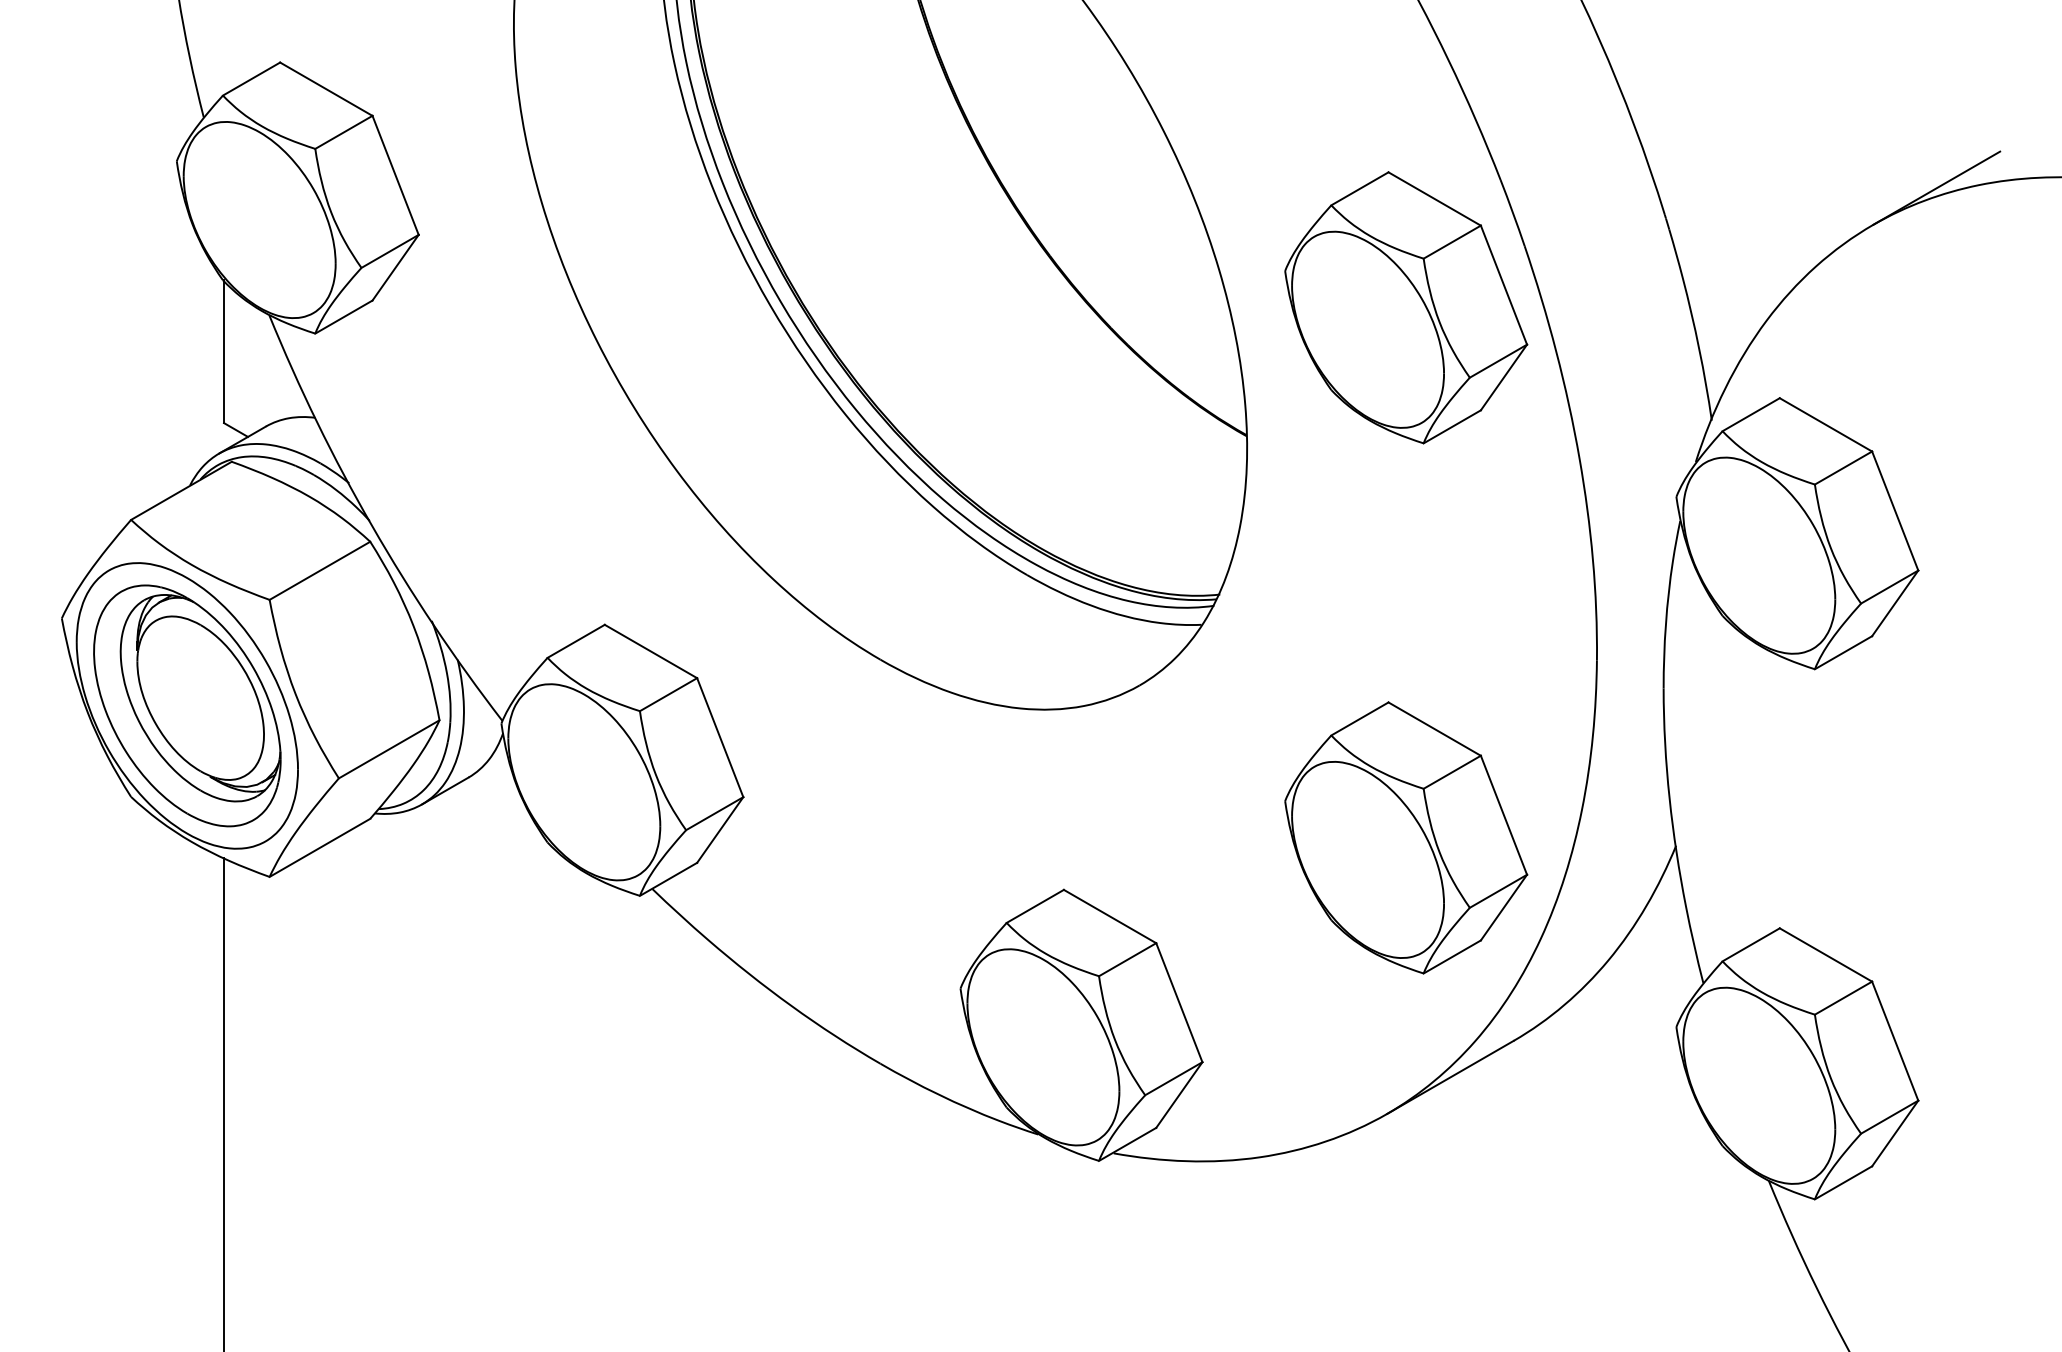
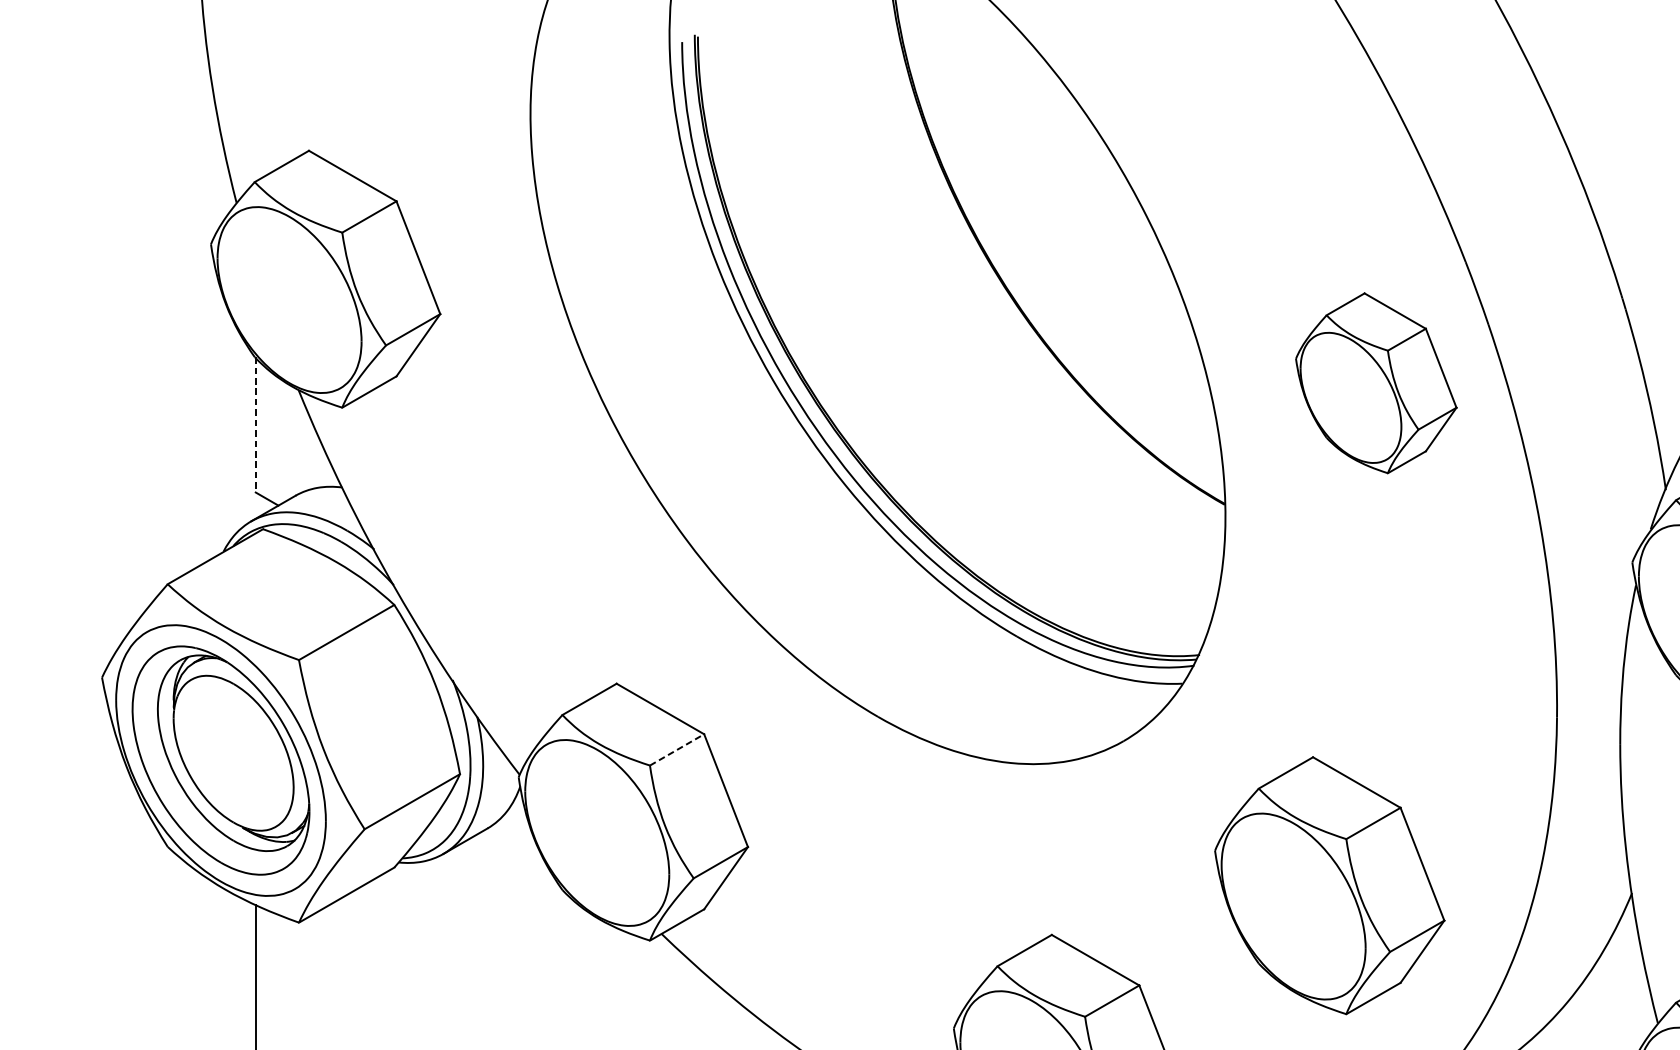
part: (1406, 307) -> (1376, 382), size x0.7
line: (224, 352) -> (256, 425), solid -> dashed
line: (668, 694) -> (677, 749), solid -> dashed
part: (1406, 837) -> (1330, 885), moved

